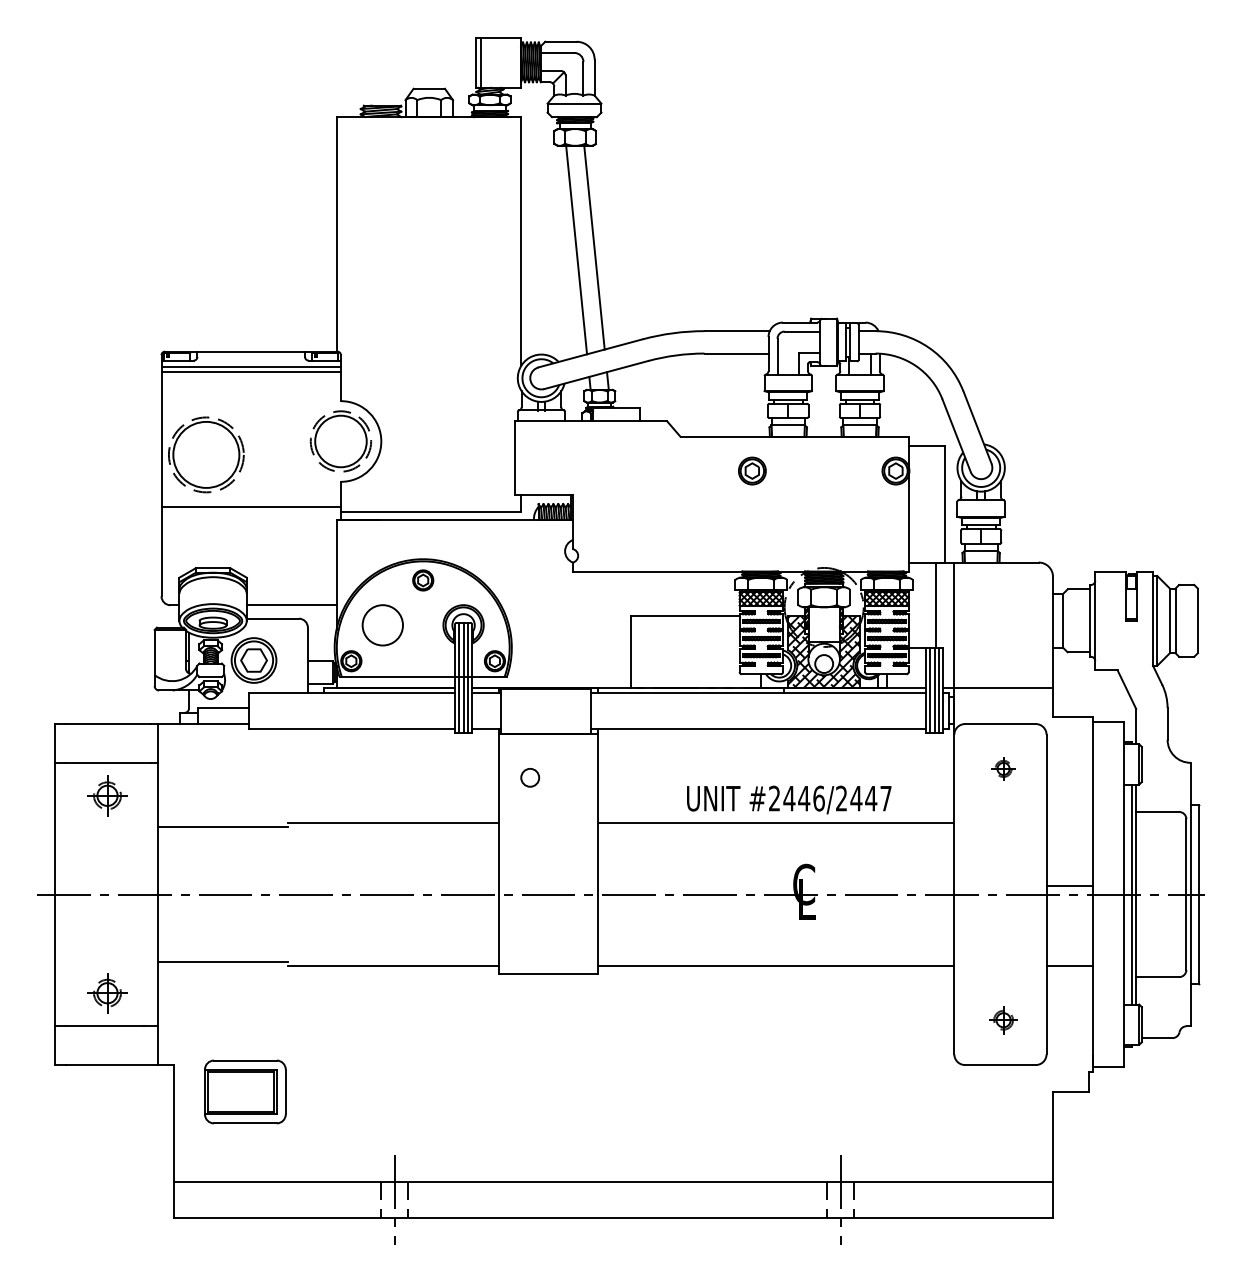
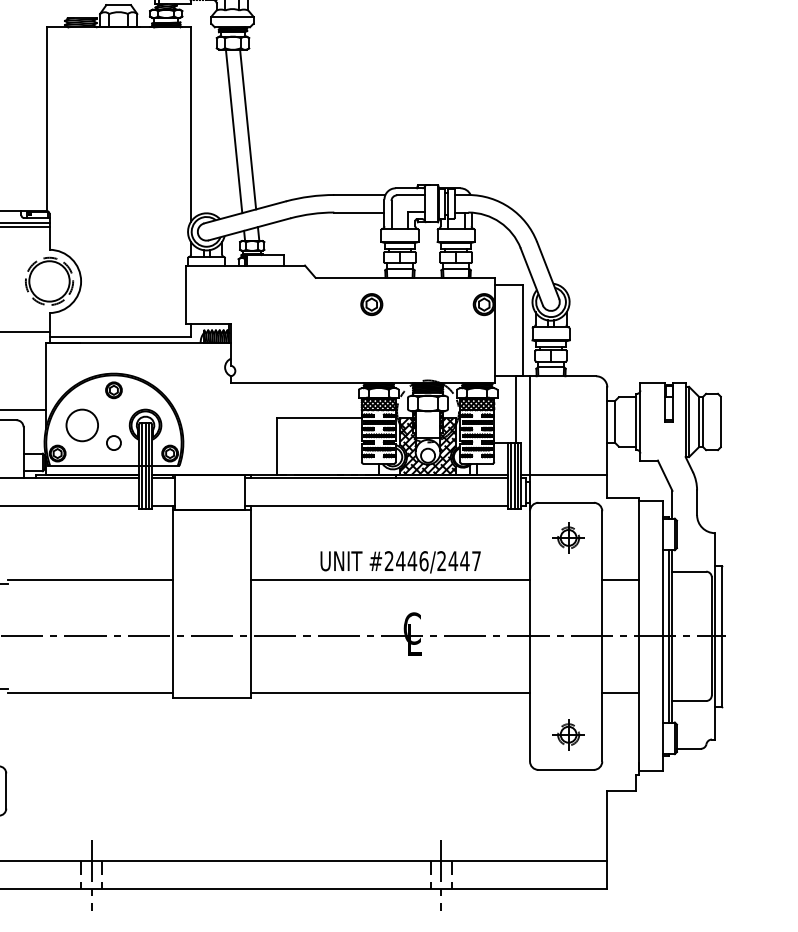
part: (1003, 768) -> (568, 537), size x1.67
circle: (530, 777) -> (114, 442), moved
line: (1069, 885) -> (620, 579), moved
part: (1003, 1020) -> (568, 735), size x1.43

